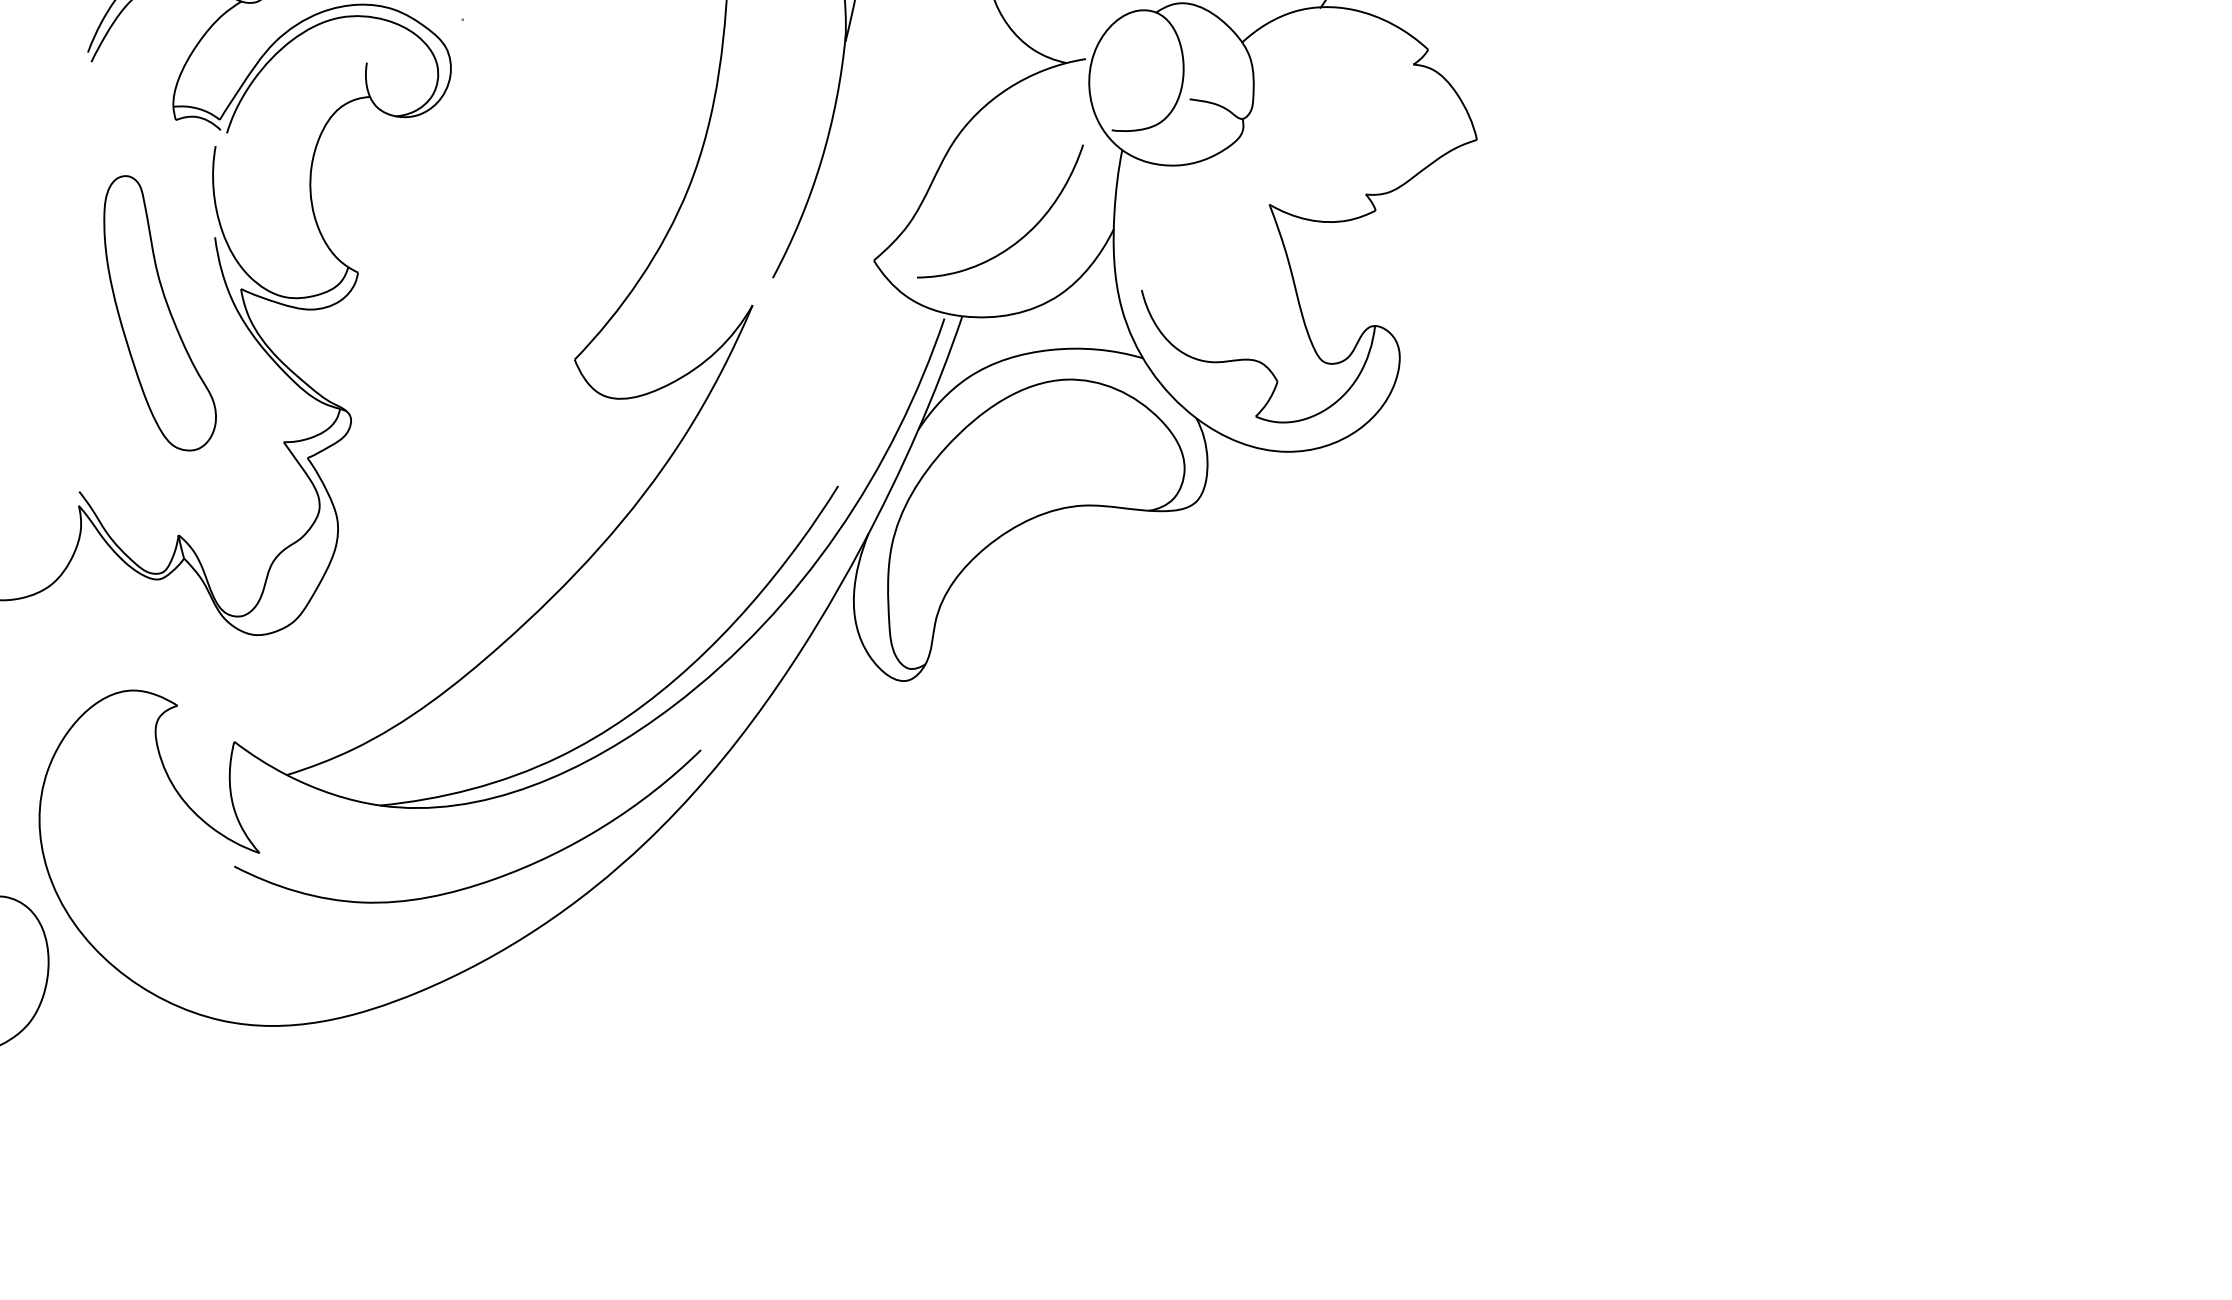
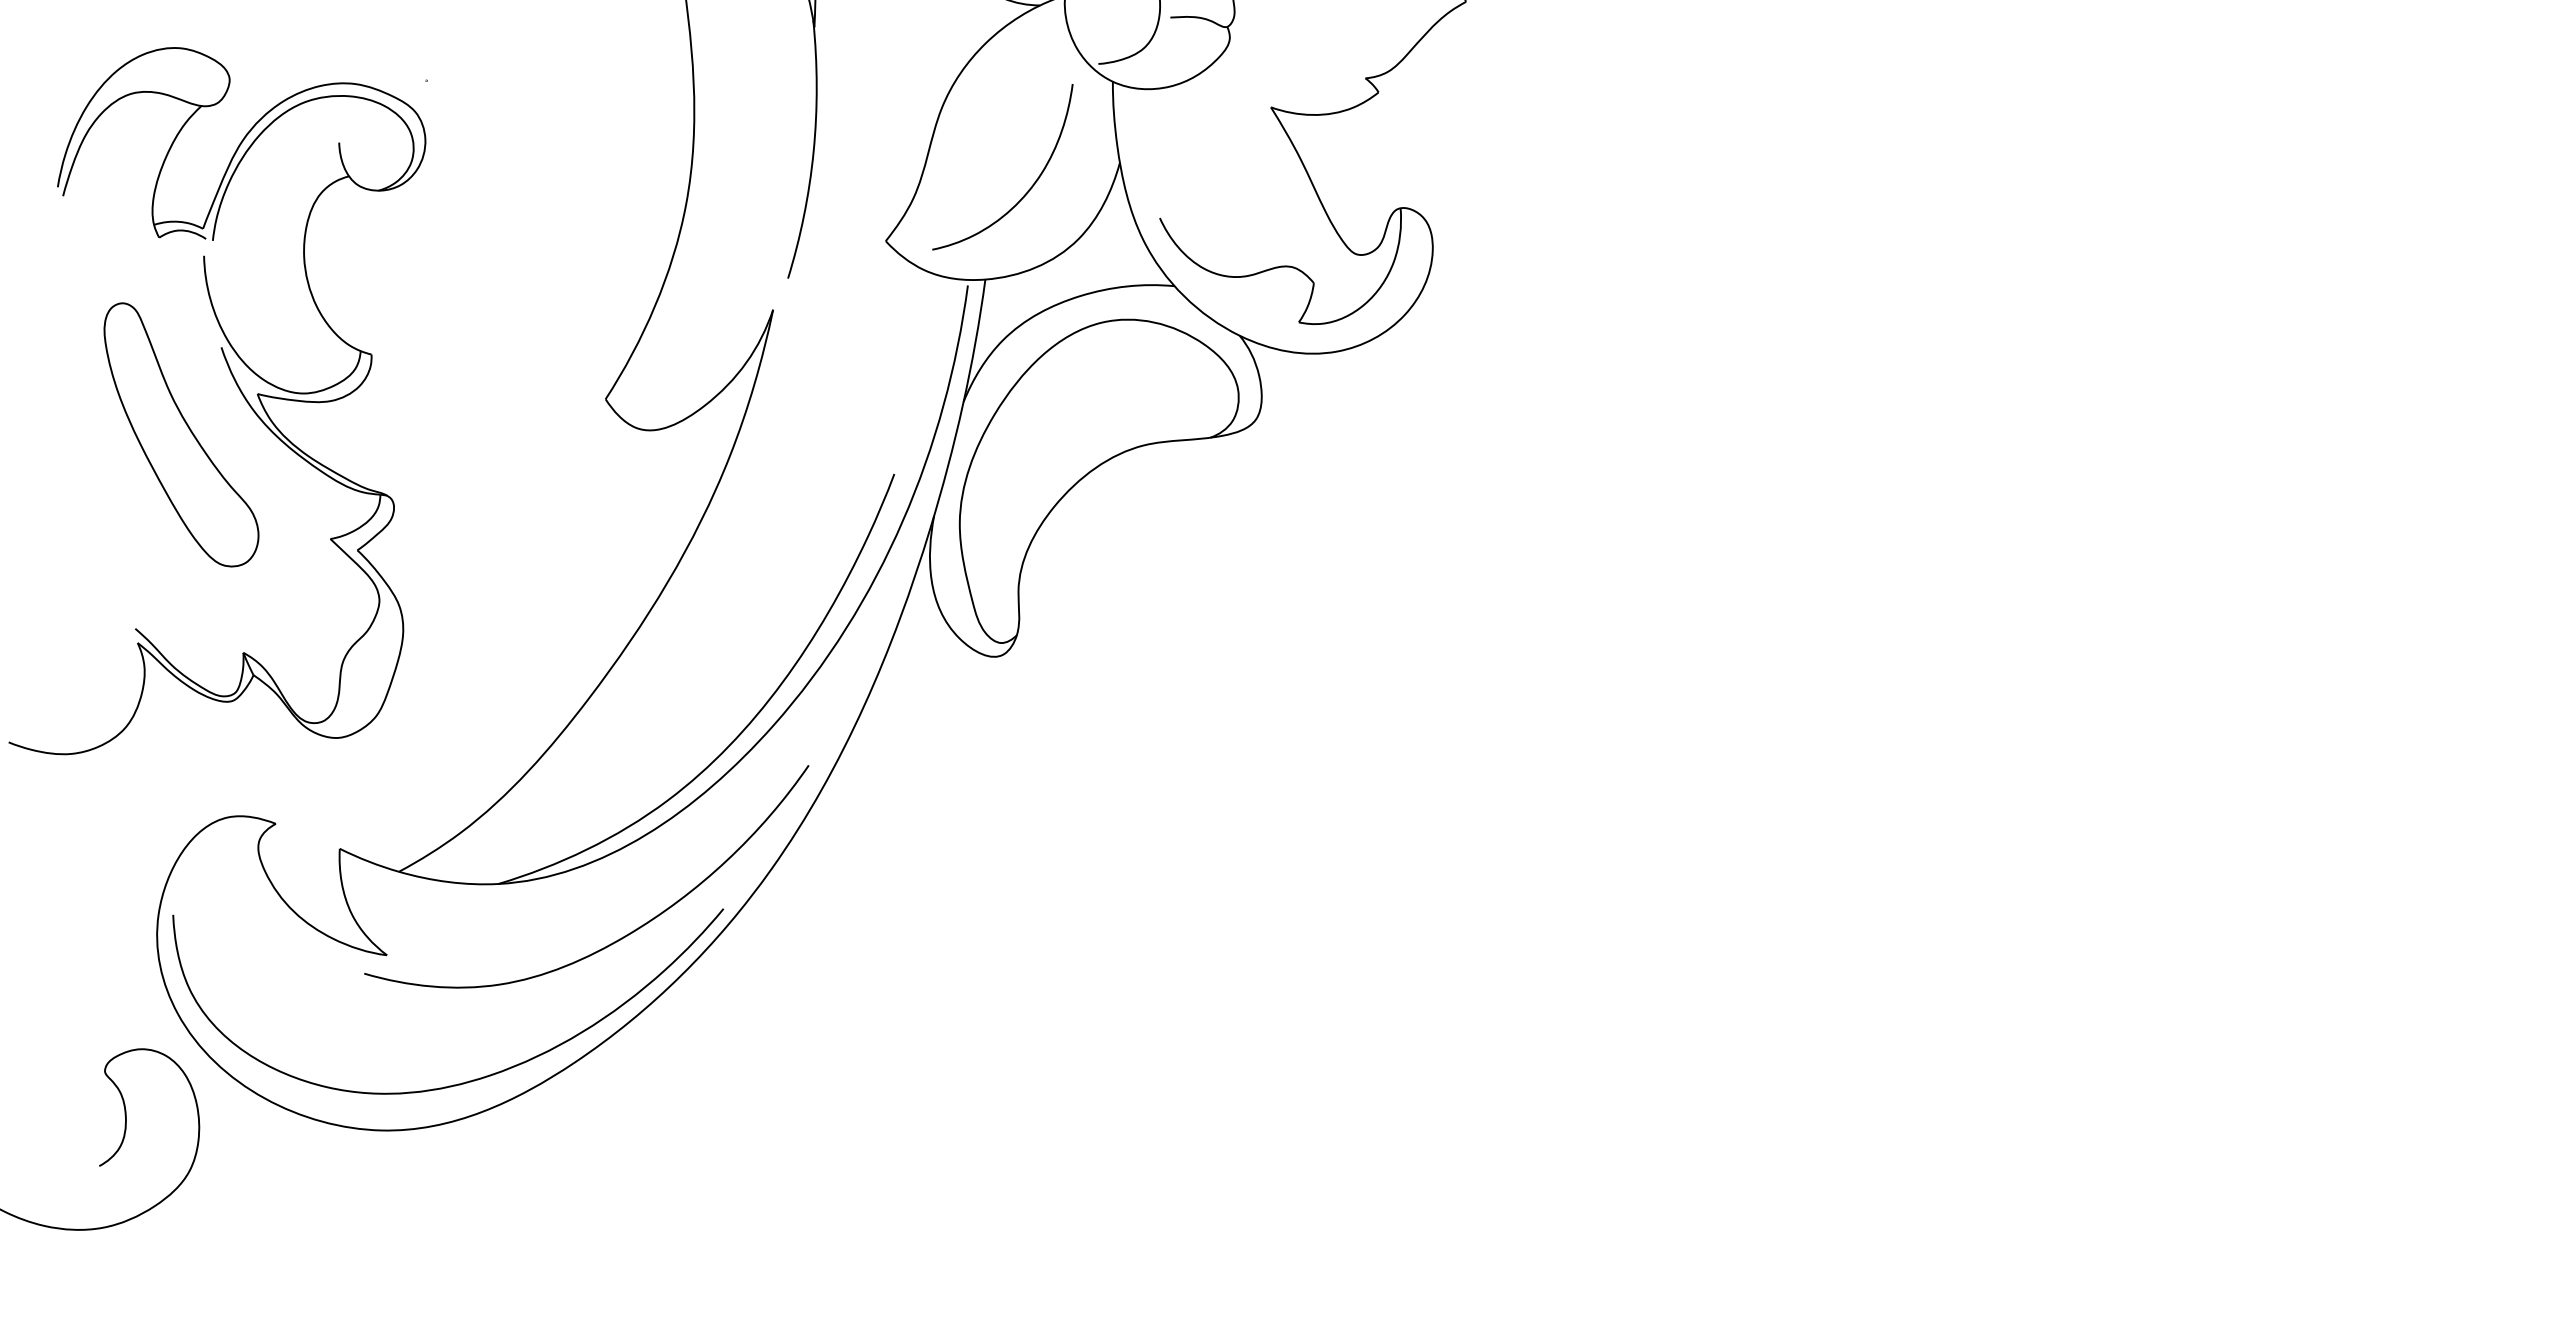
curve: (315, 989) -> (469, 1080), added

